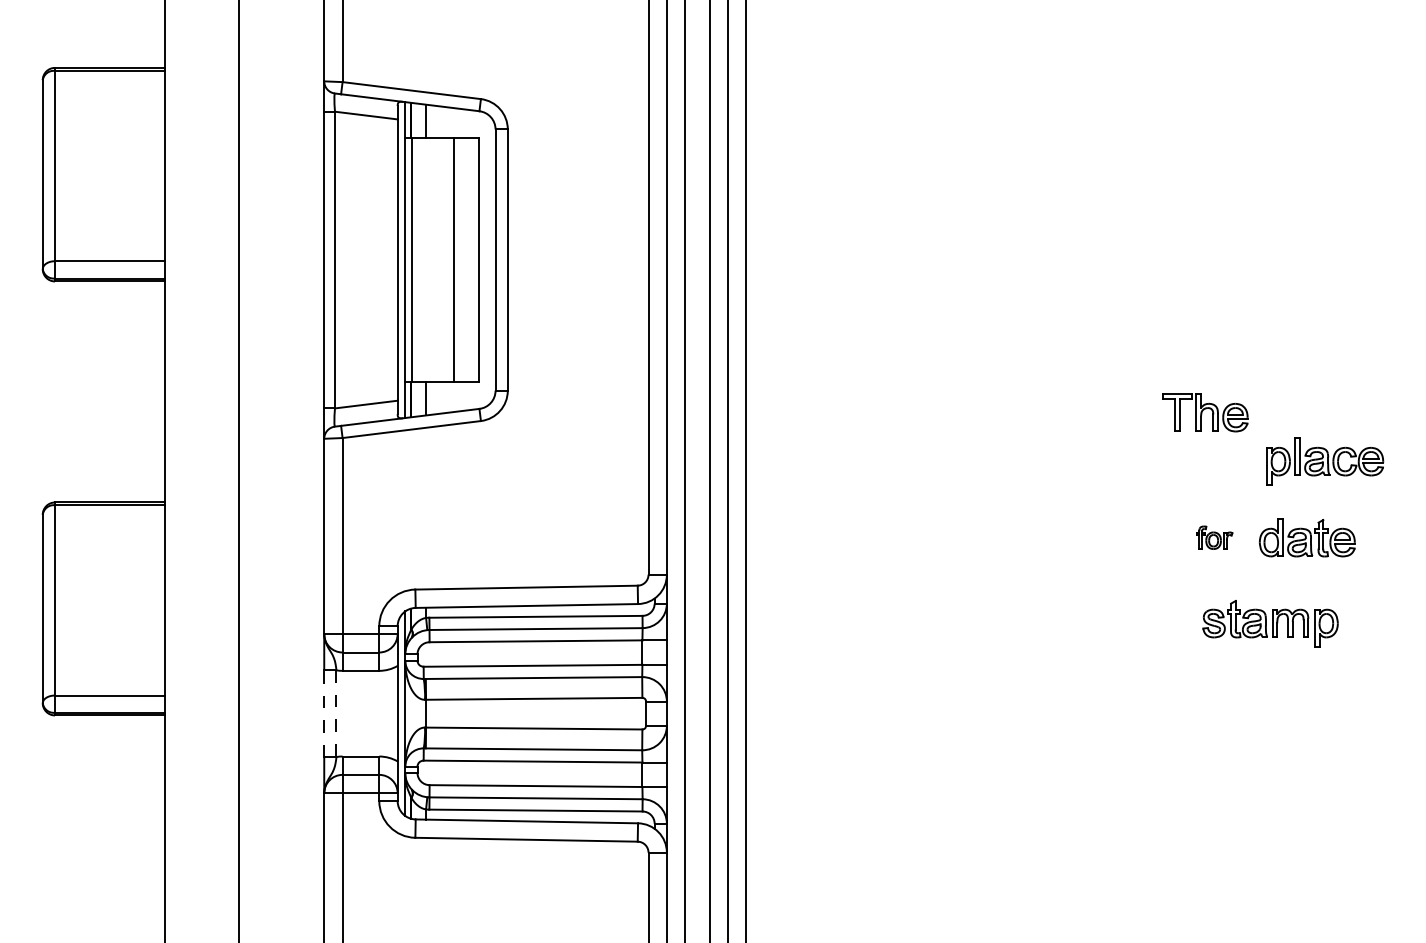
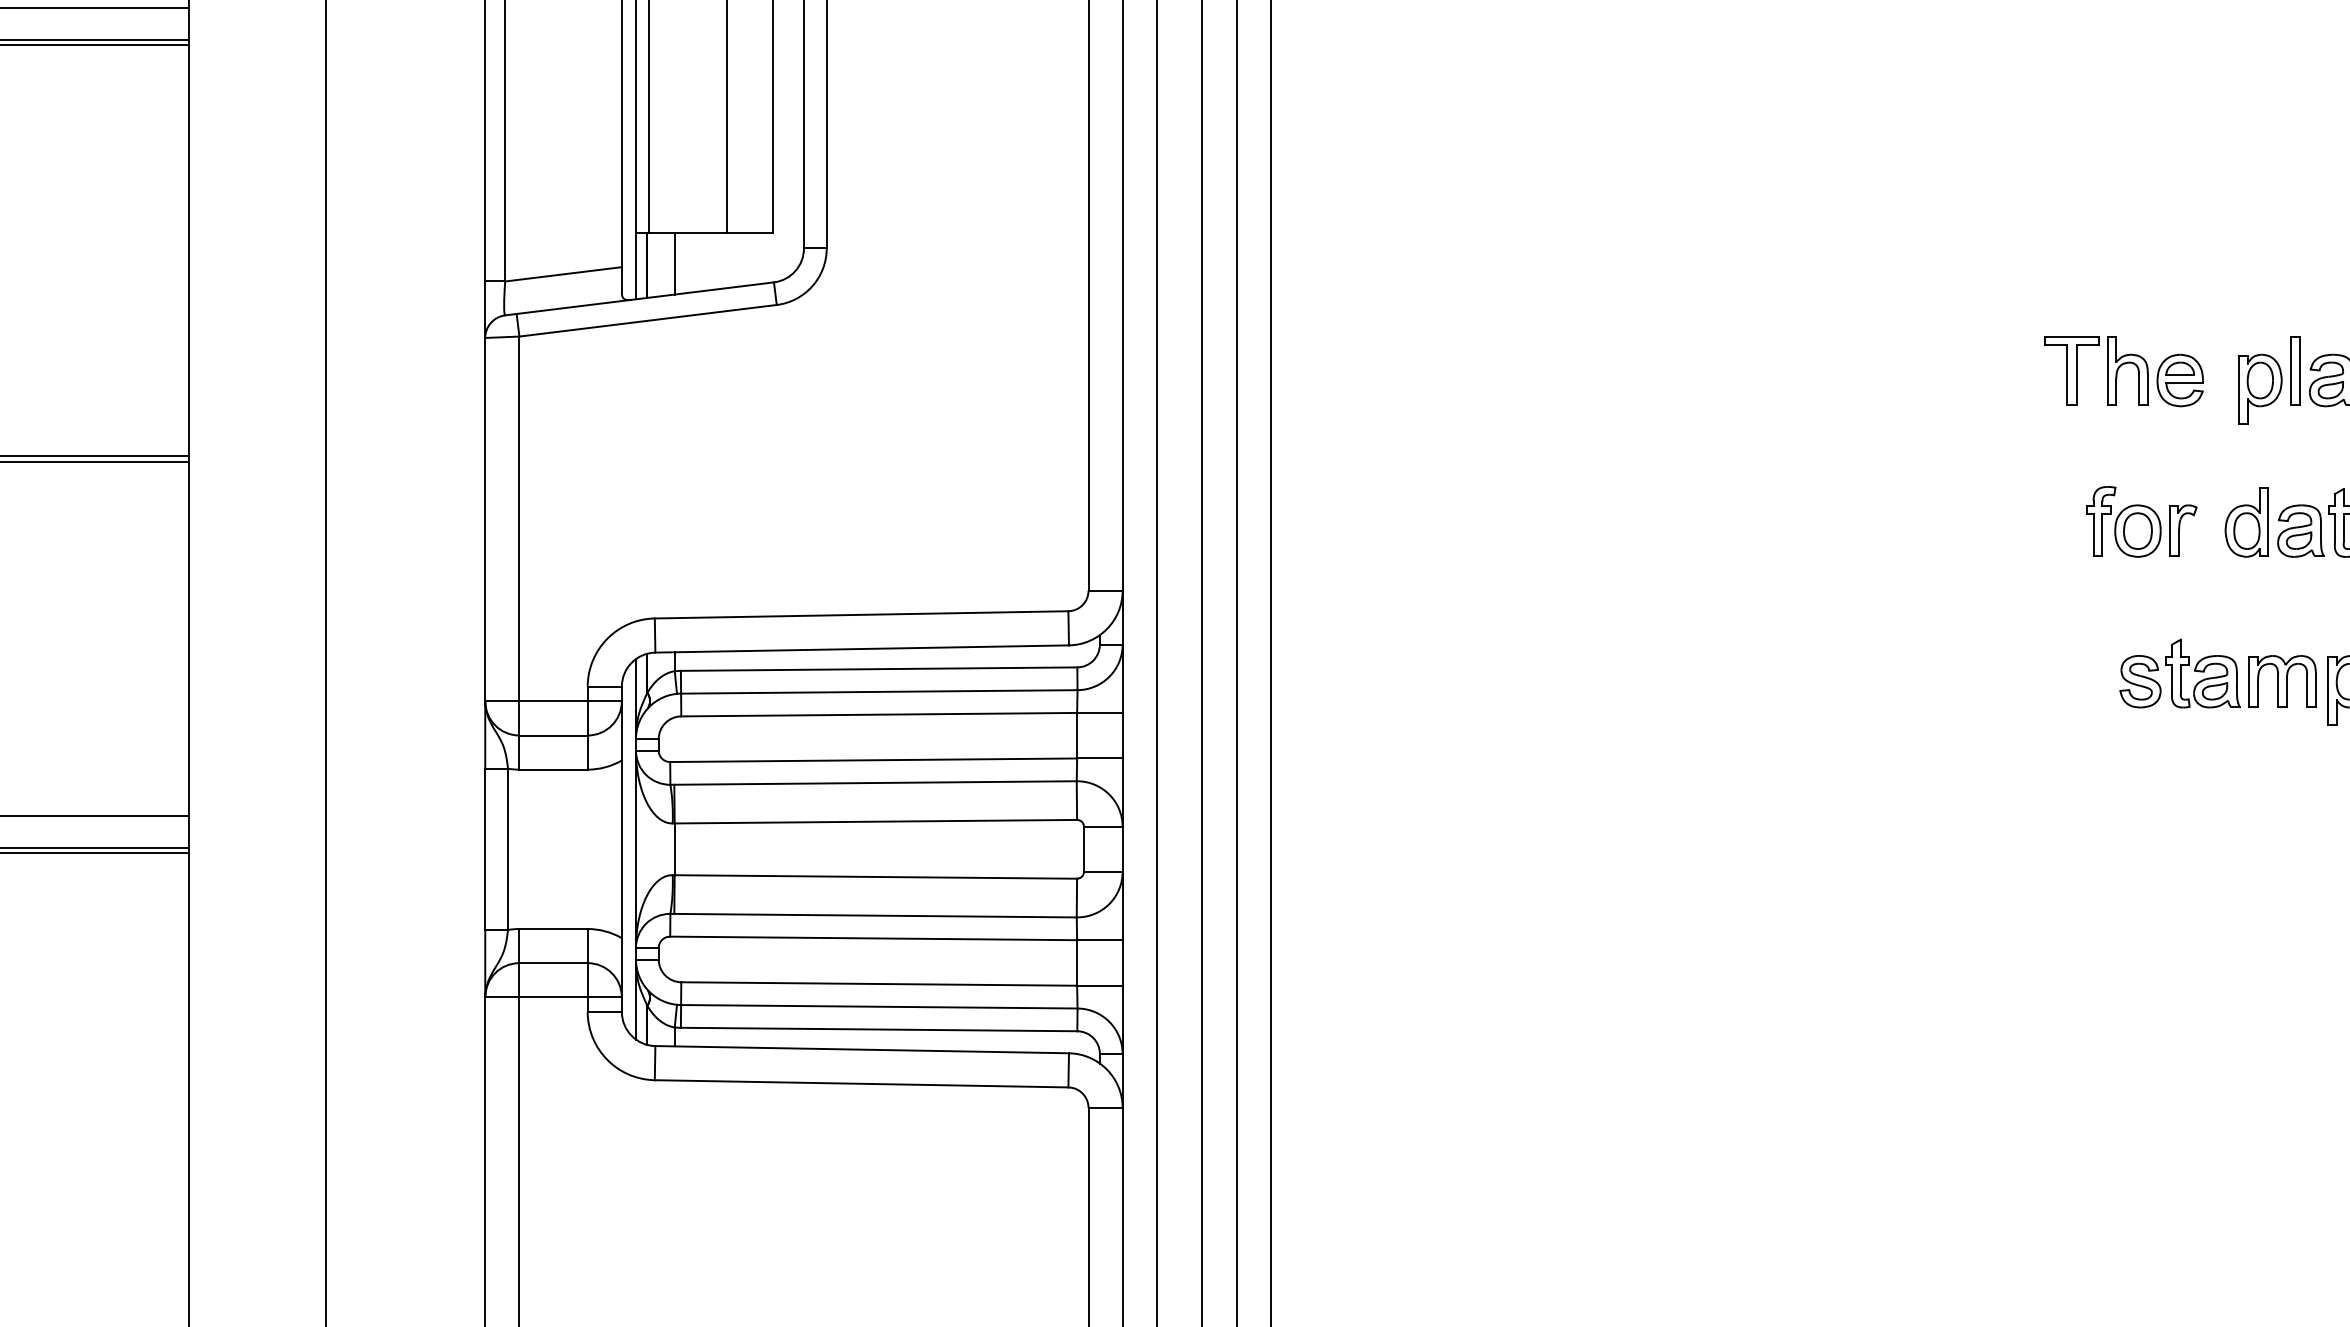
part: (1205, 412) -> (2124, 370), moved
part: (1214, 537) -> (2141, 521), size x1.67
line: (324, 713) -> (485, 848), dashed -> solid
line: (336, 714) -> (508, 850), dashed -> solid

